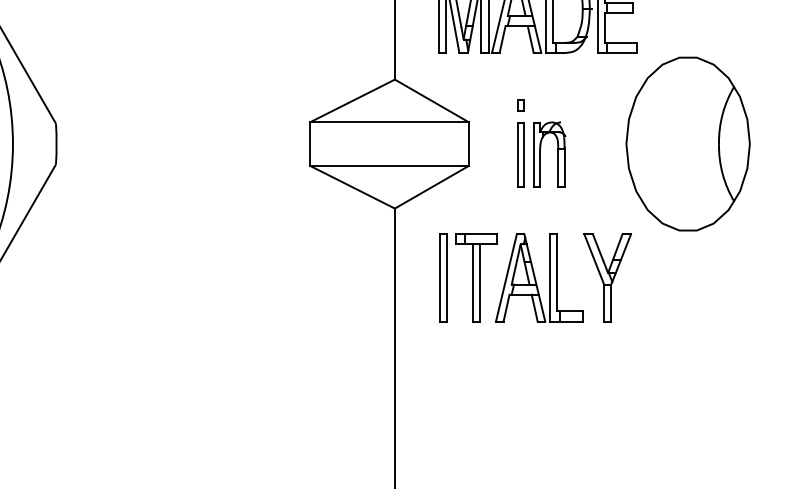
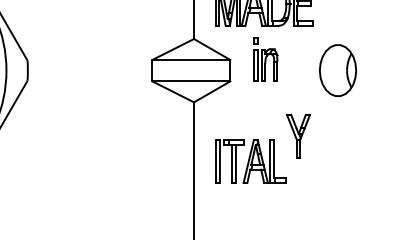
part: (540, 143) -> (265, 59), moved
part: (687, 143) -> (337, 70), size x0.6
part: (509, 278) -> (250, 161), moved

